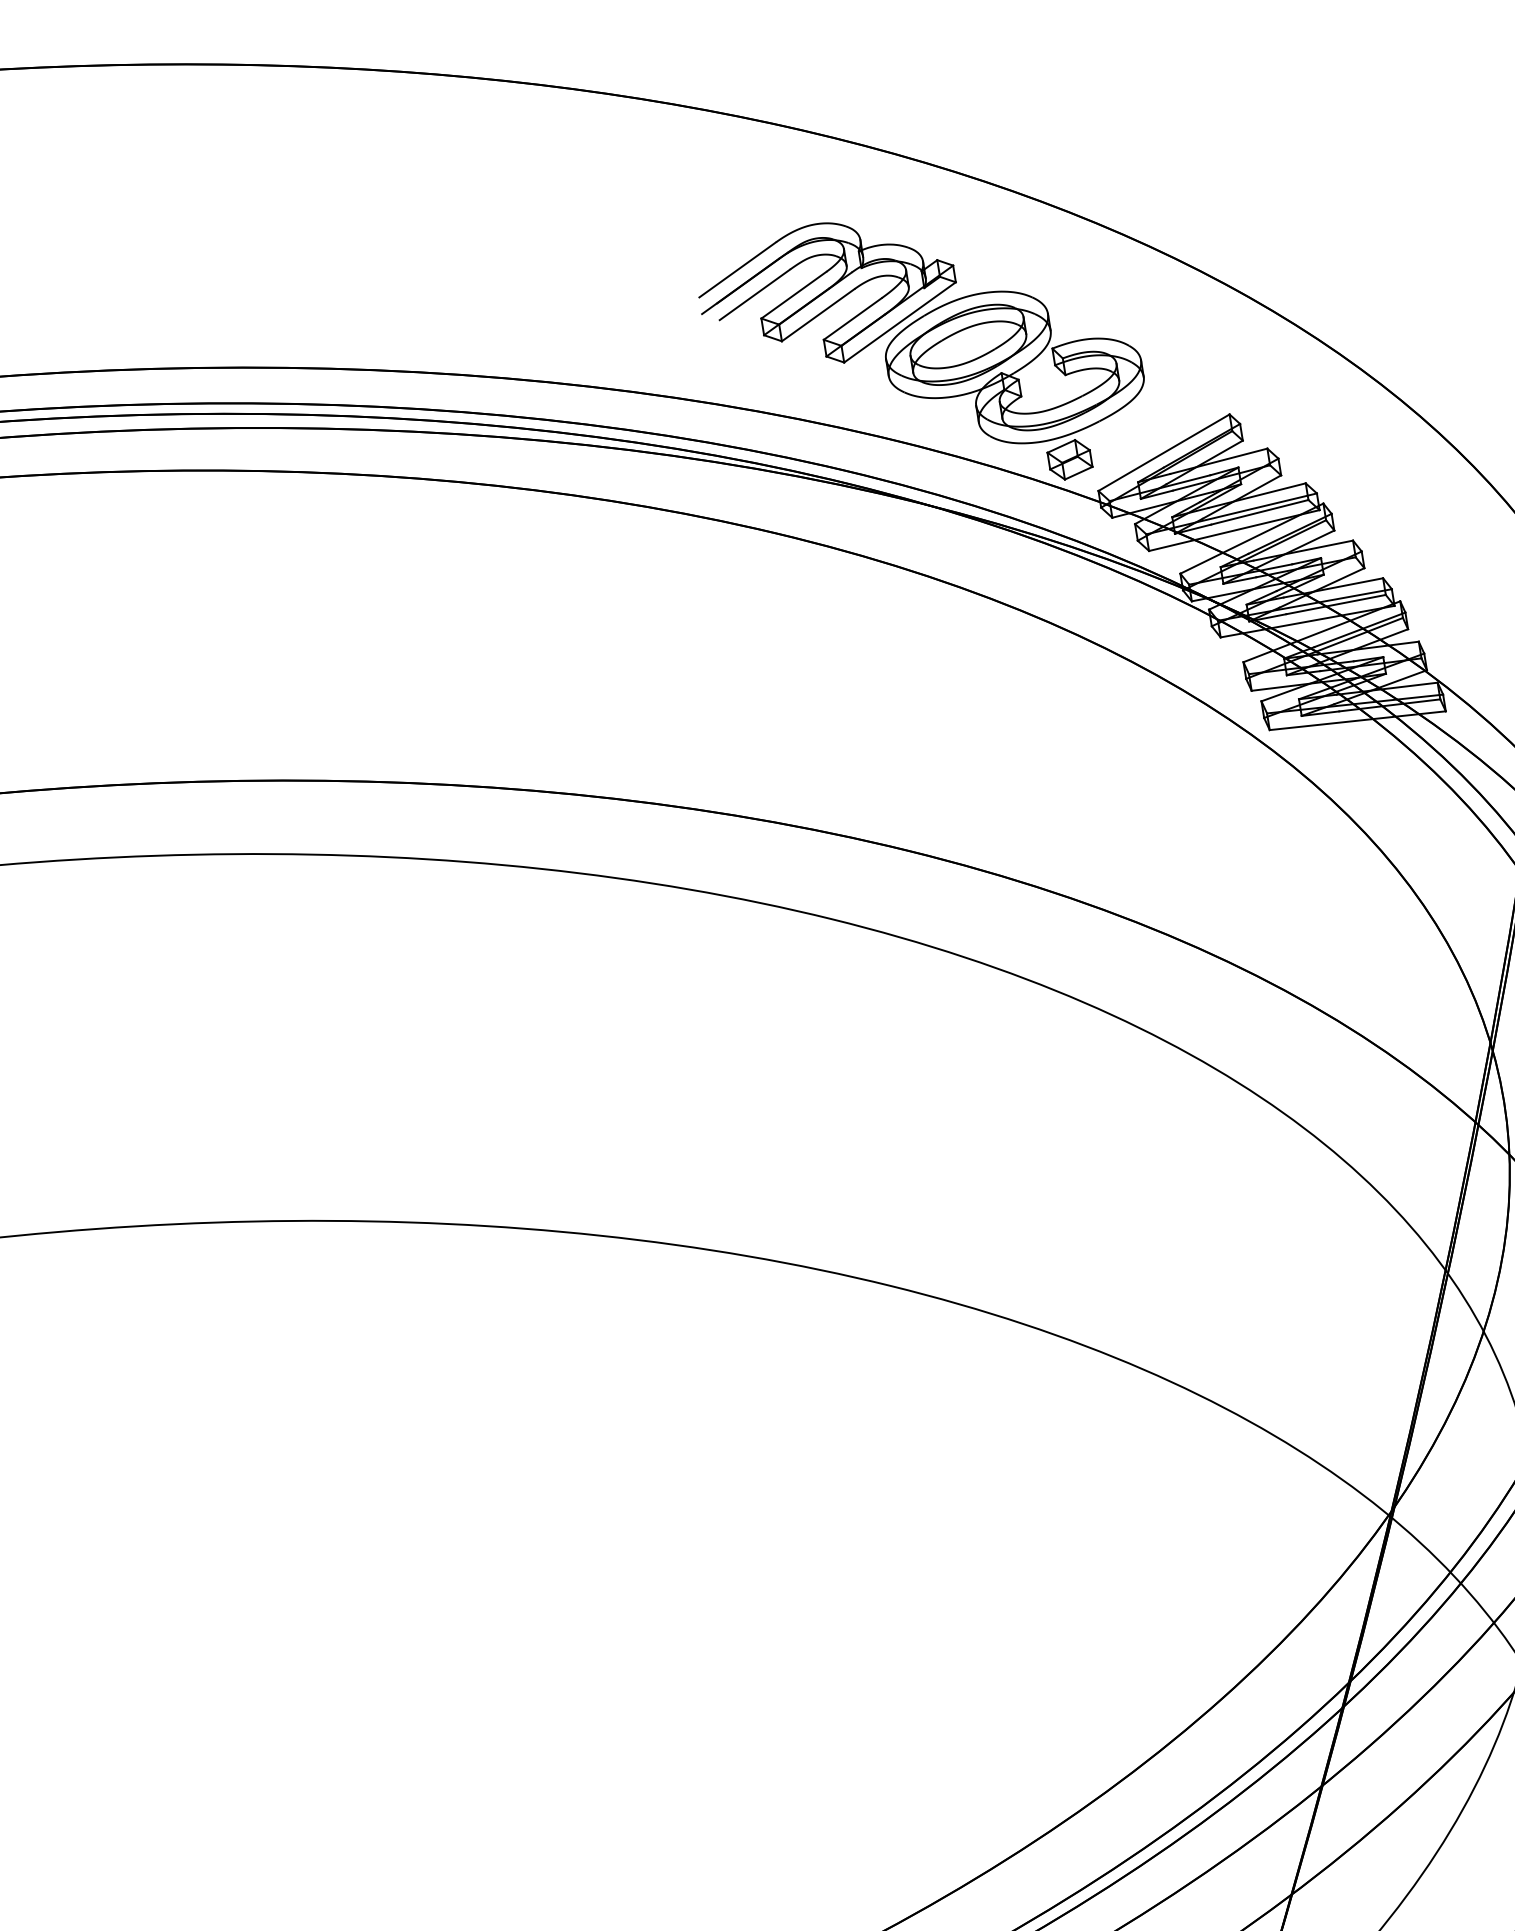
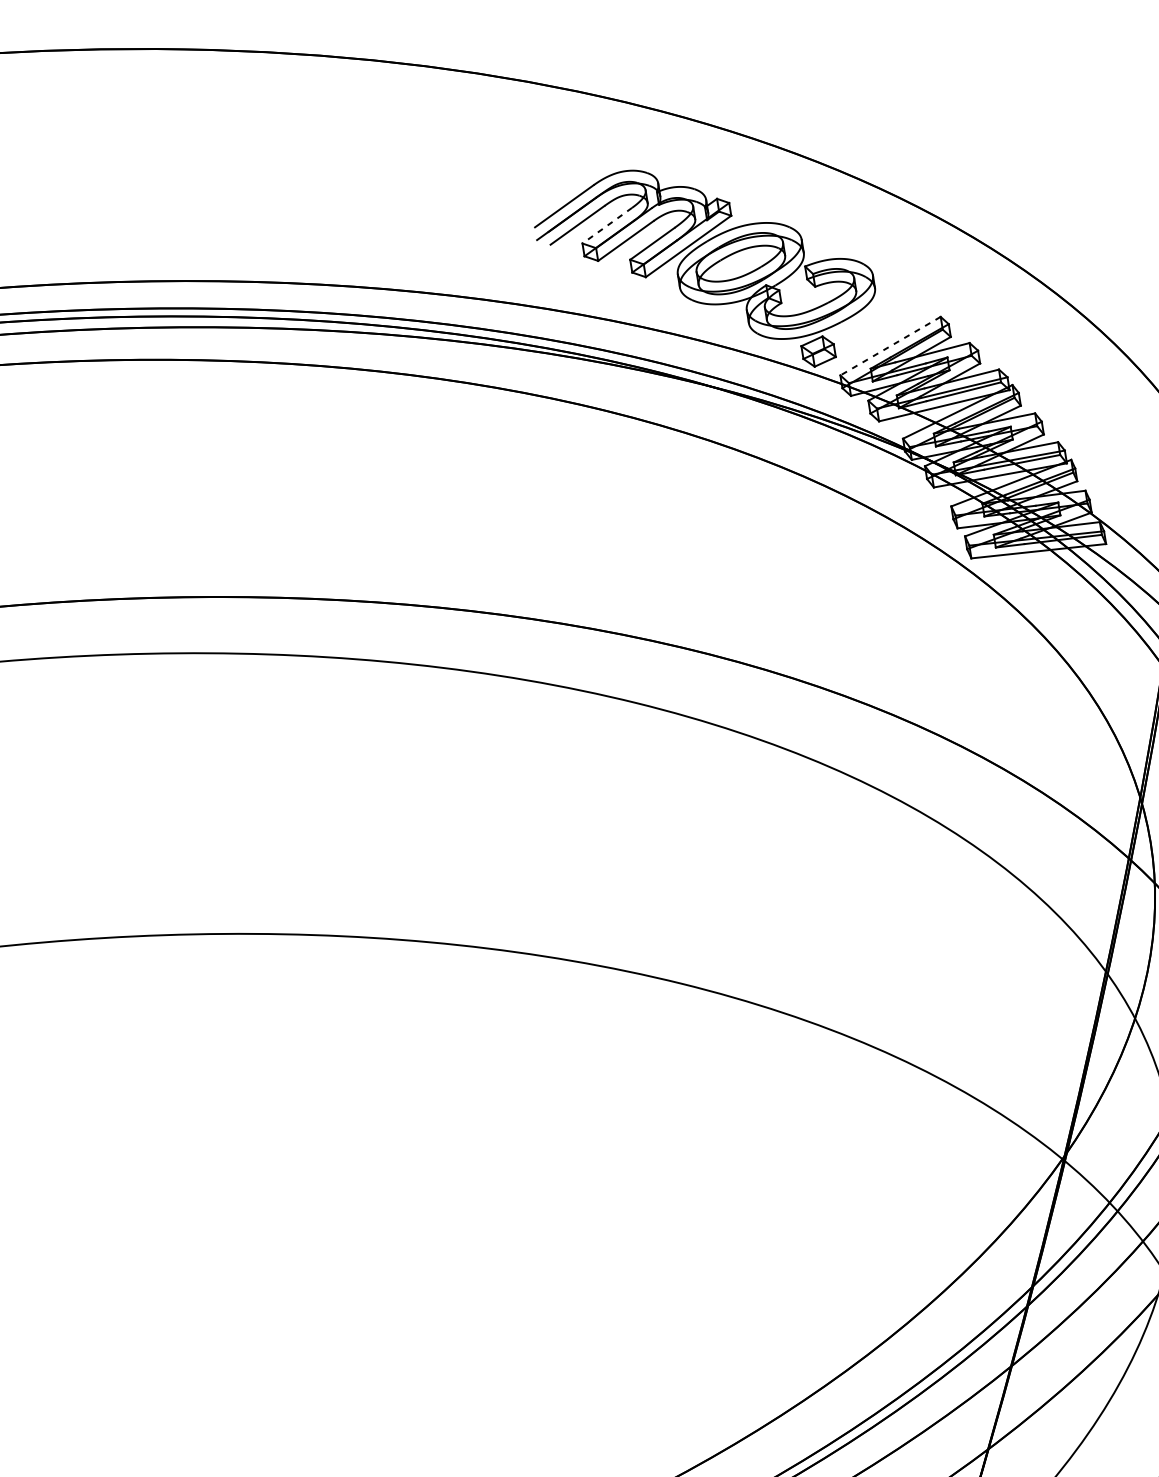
line: (793, 295) -> (607, 225), solid -> dashed
line: (1164, 452) -> (890, 346), solid -> dashed

